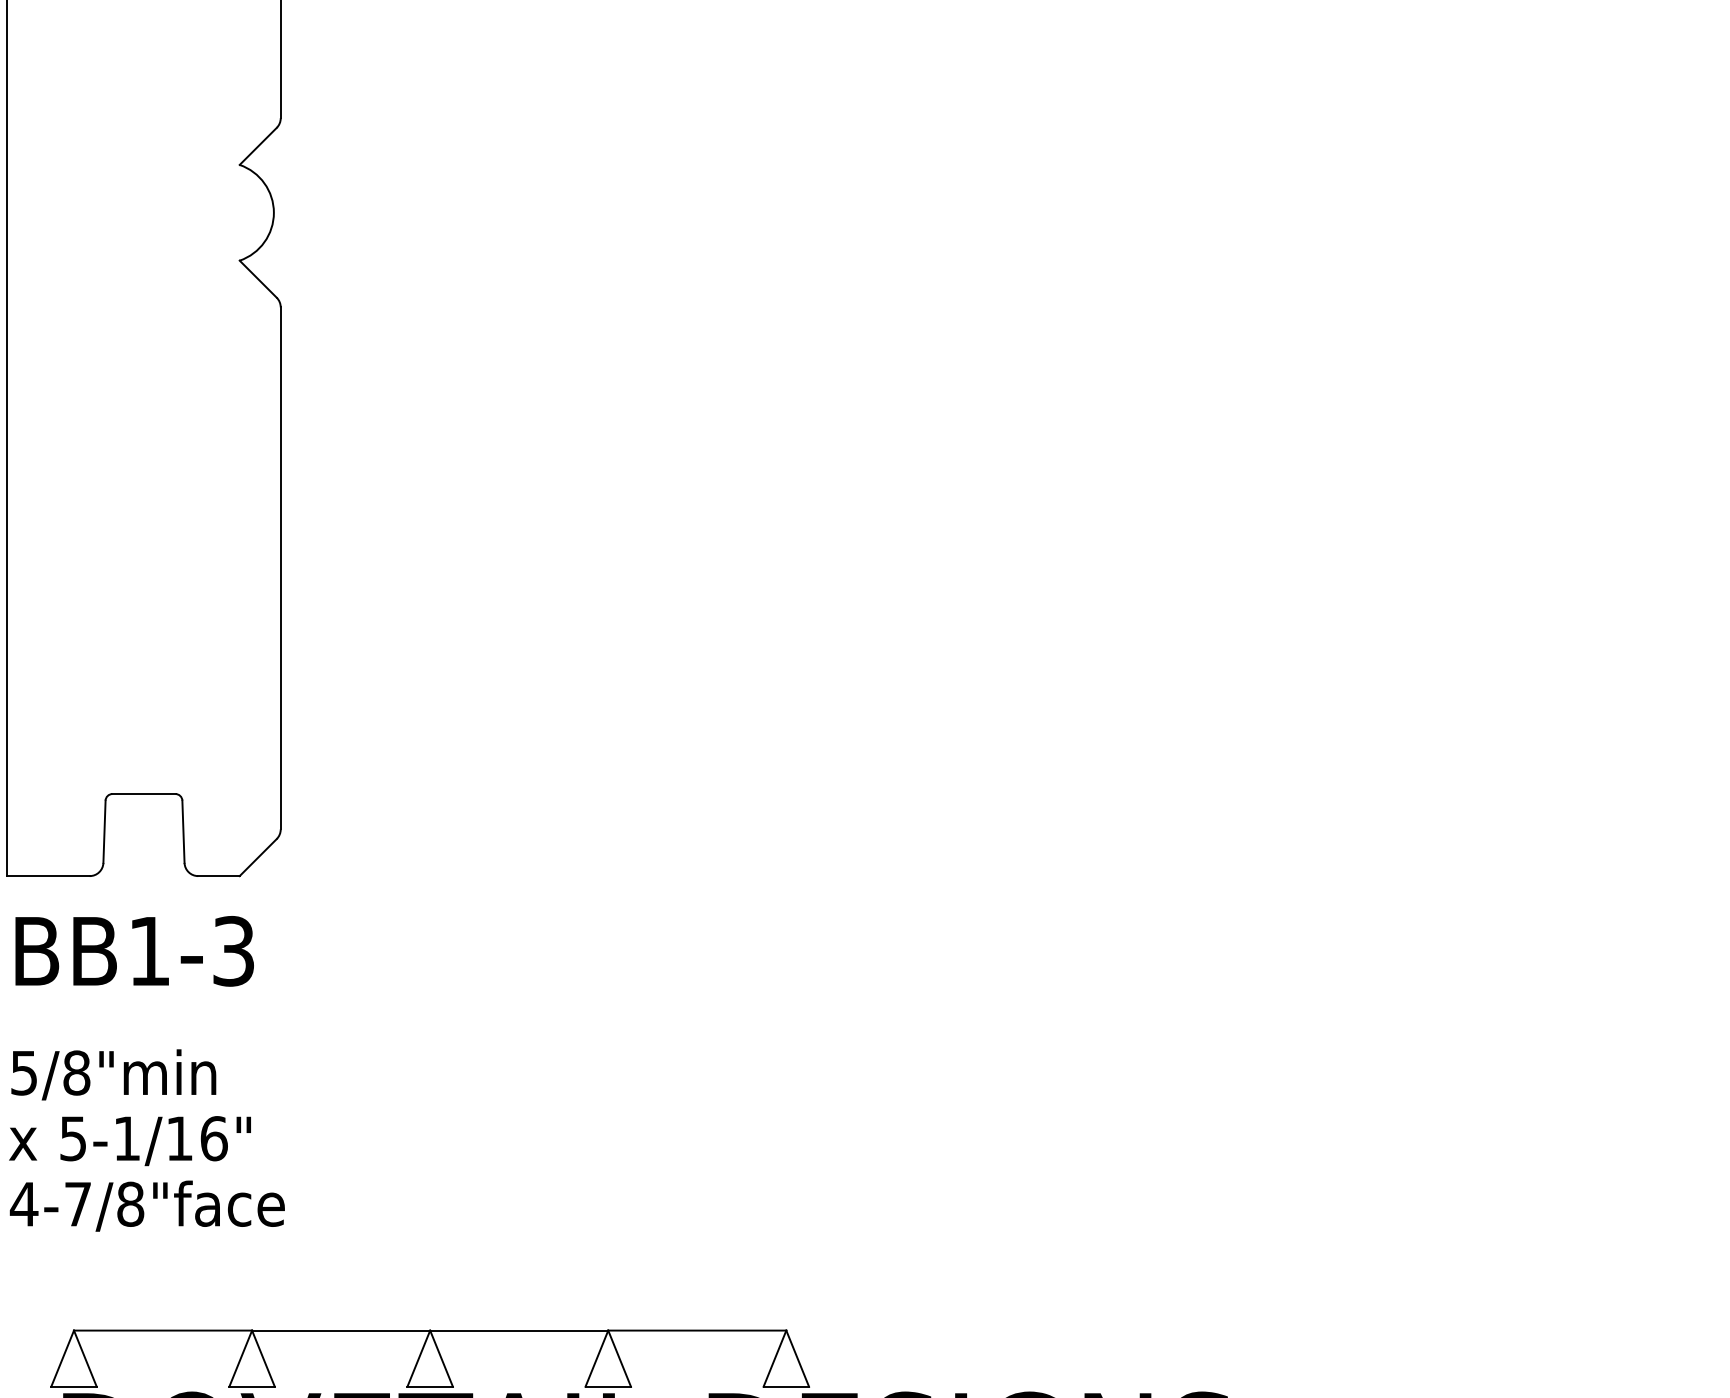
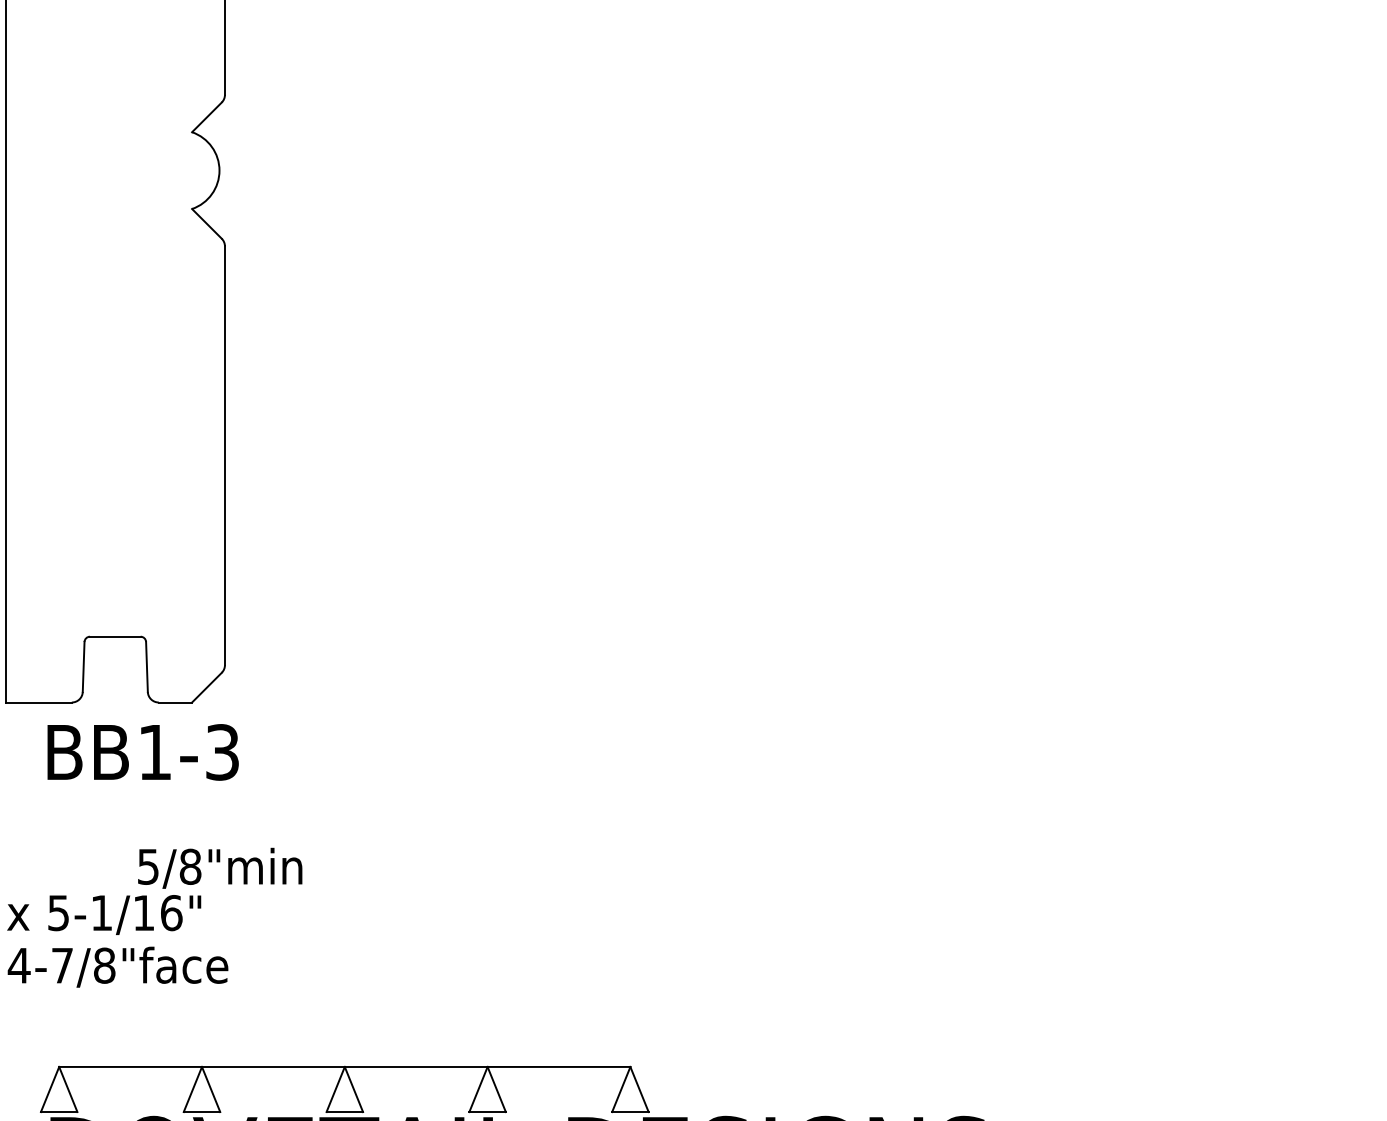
text: (134, 951) -> (142, 752), moved
text: (113, 1074) -> (219, 868), moved

